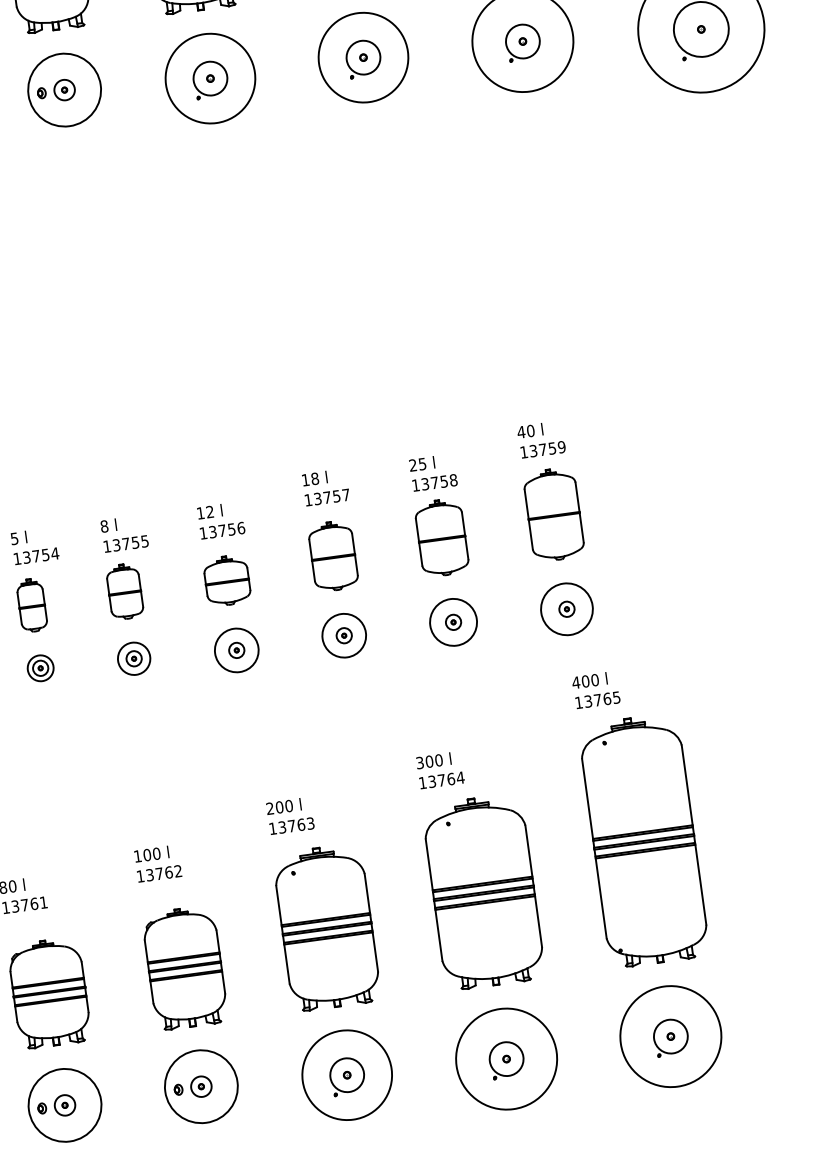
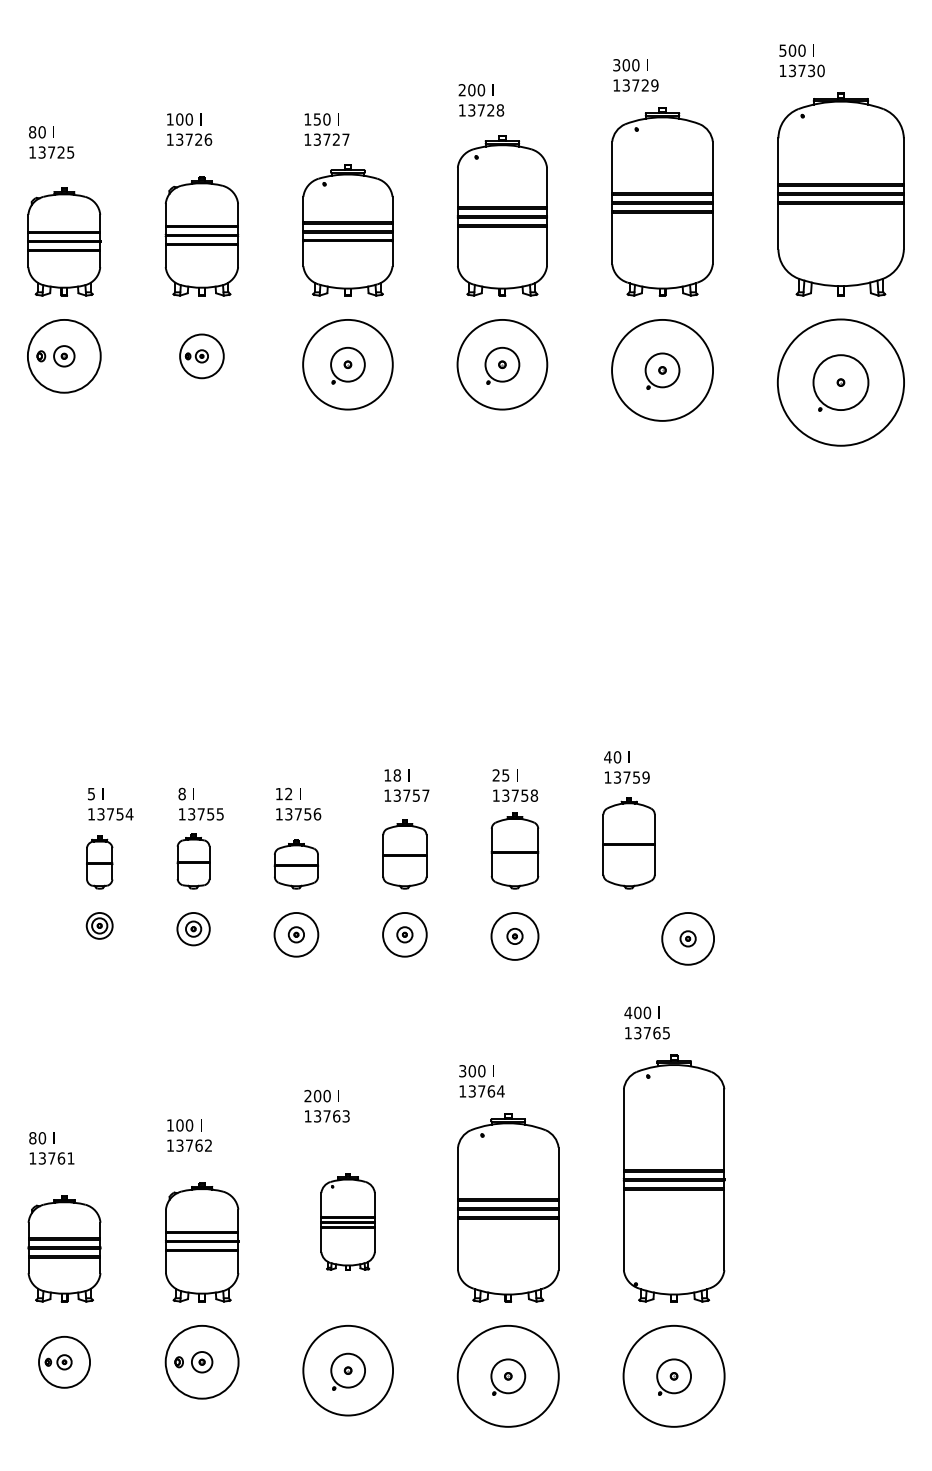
part: (64, 90) -> (201, 356), size x0.6
part: (566, 609) -> (687, 938), moved
part: (326, 927) -> (347, 1221), size x0.6
part: (65, 1105) -> (64, 1362), size x0.7

